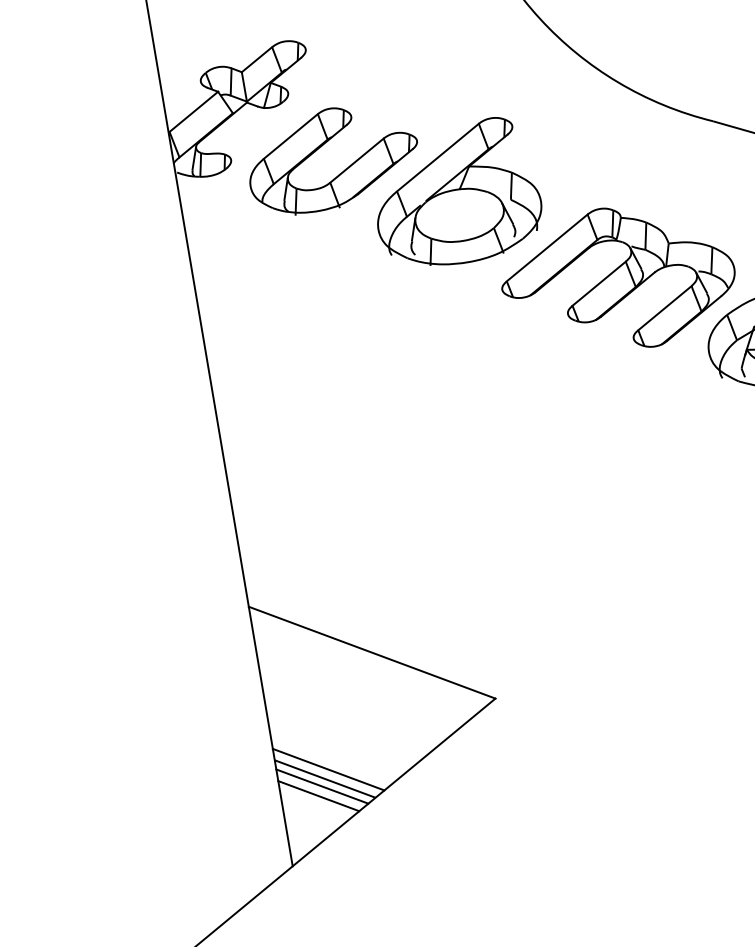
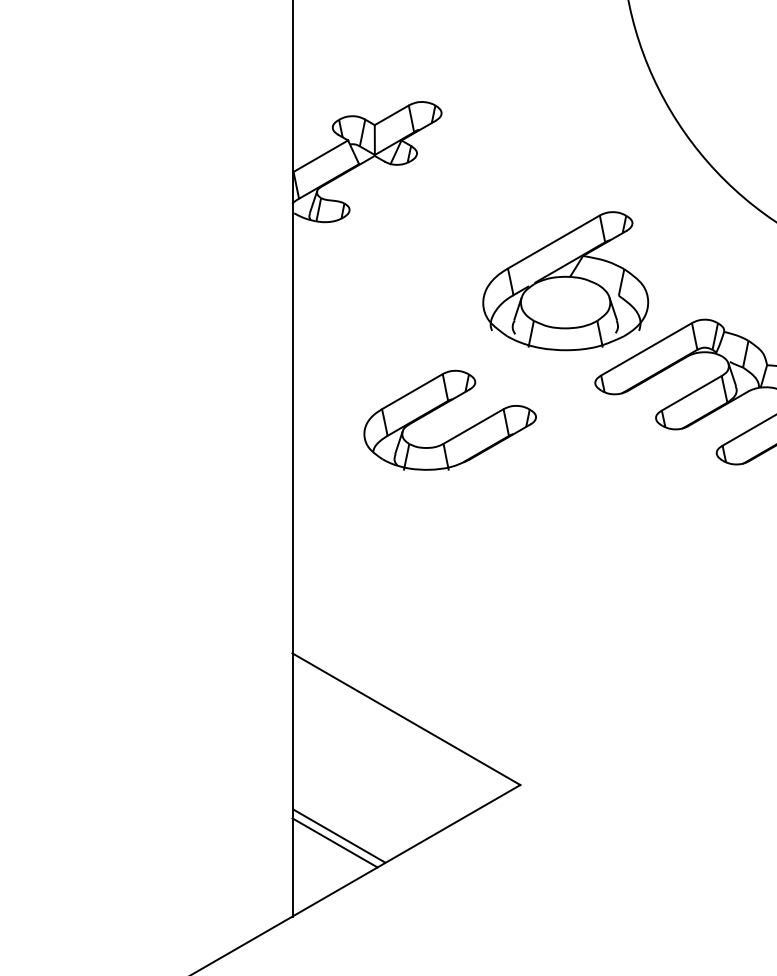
part: (323, 146) -> (442, 406), moved
line: (328, 769) -> (343, 827), removed
line: (318, 795) -> (329, 851), removed

